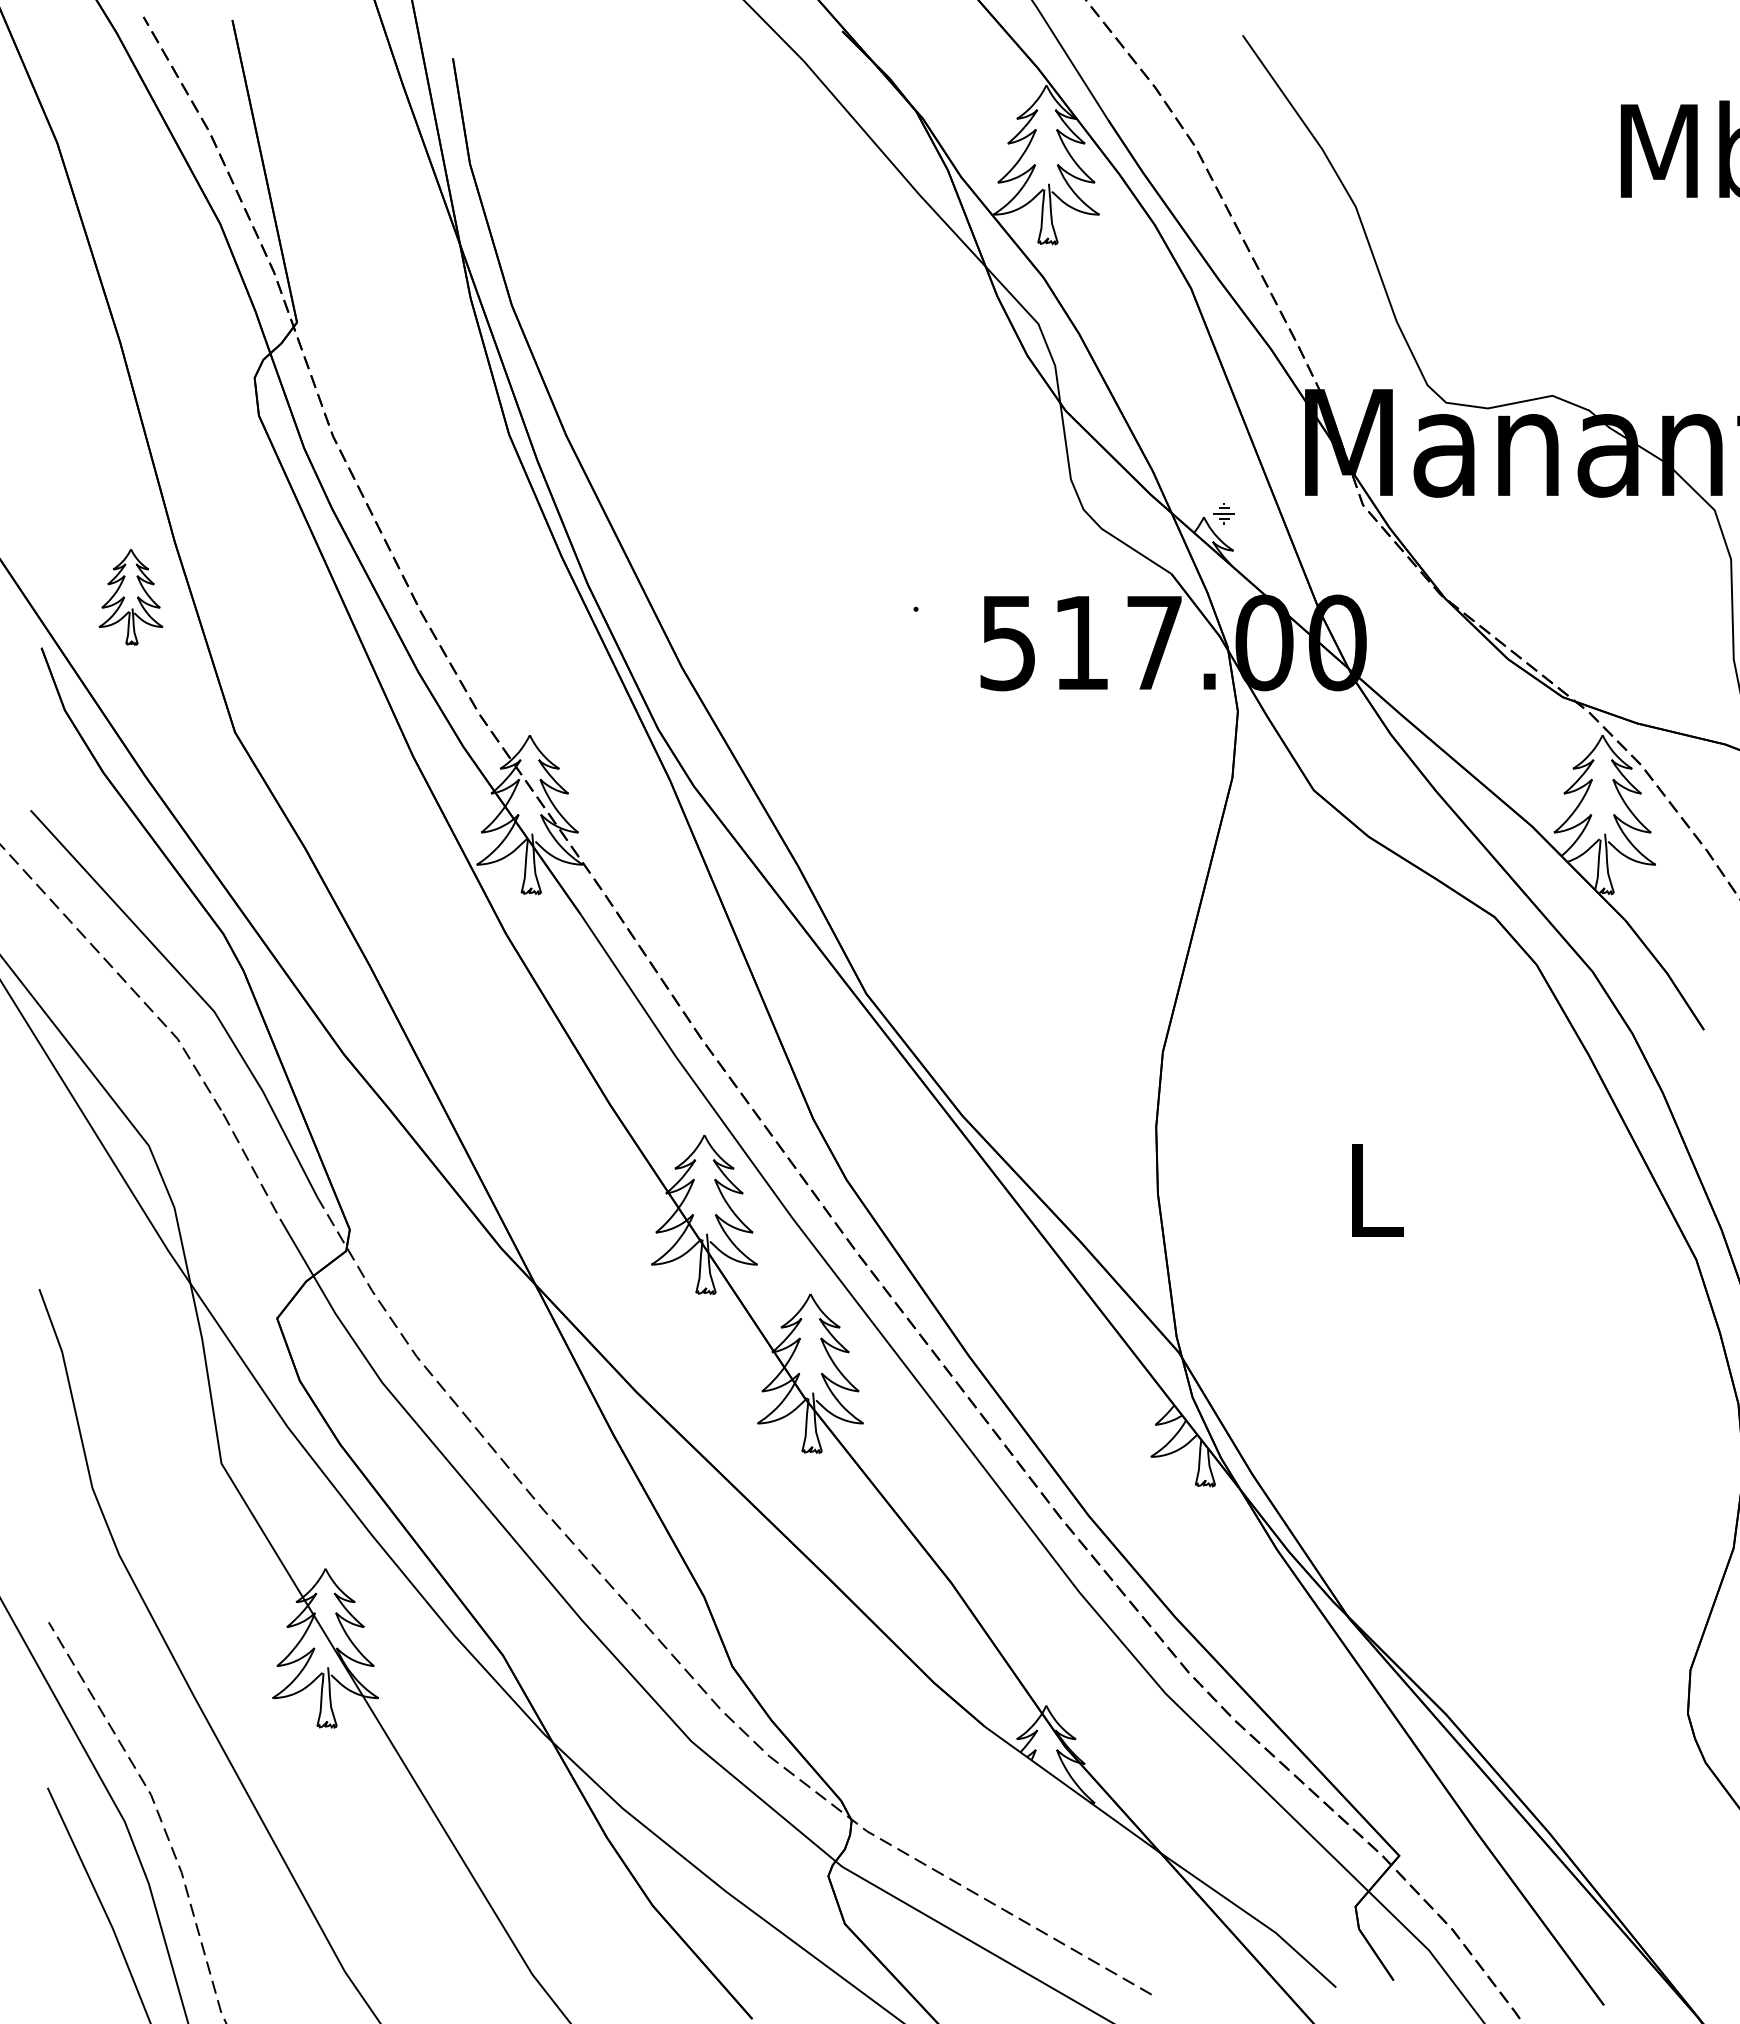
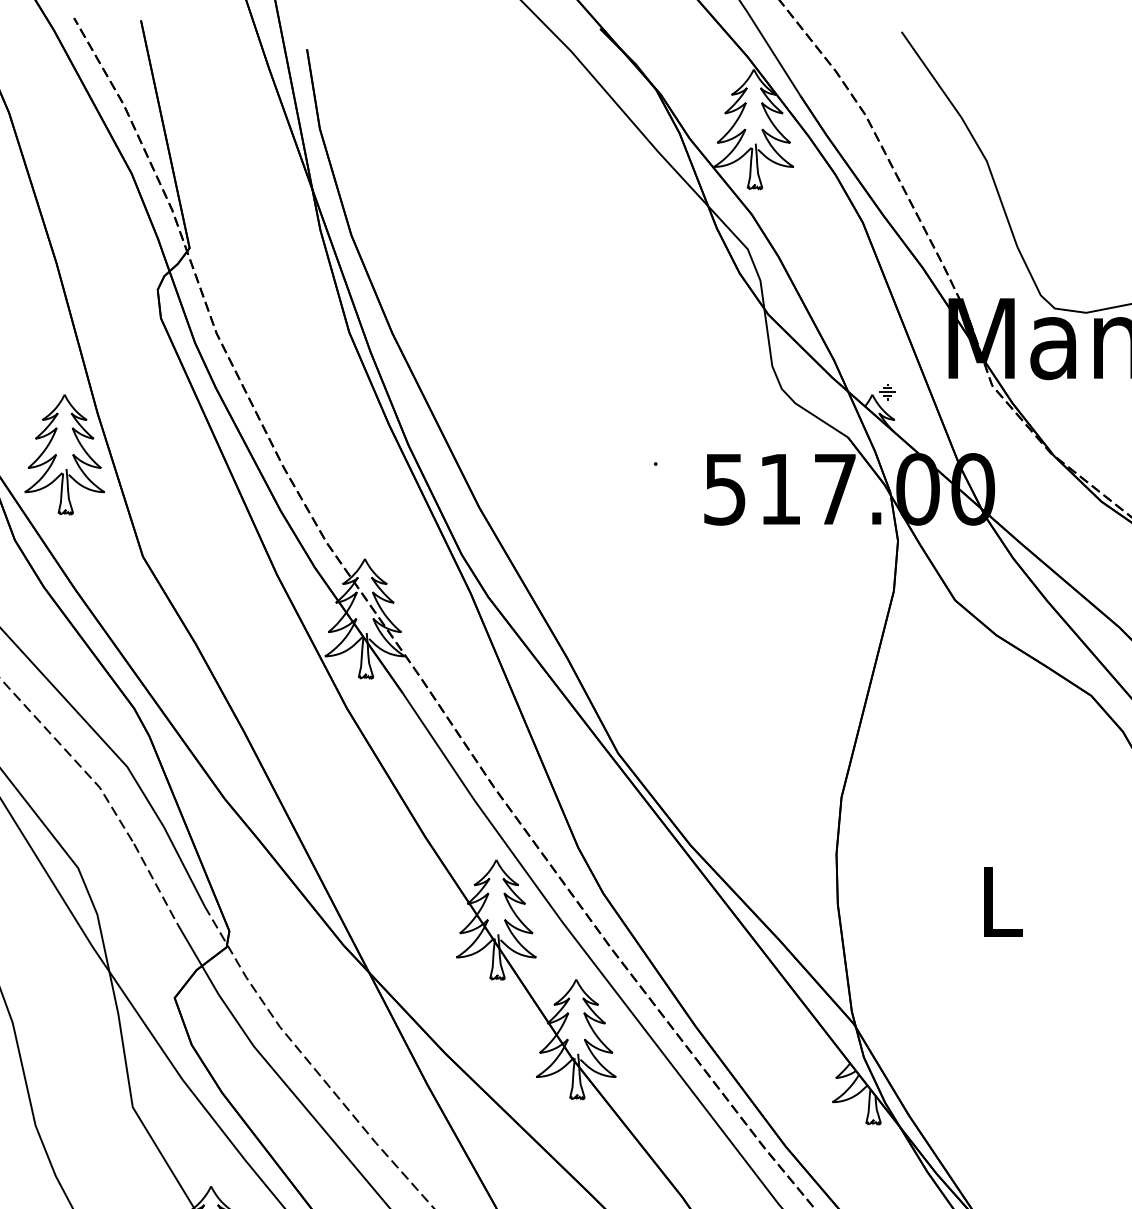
part: (130, 597) -> (64, 455), size x1.67

